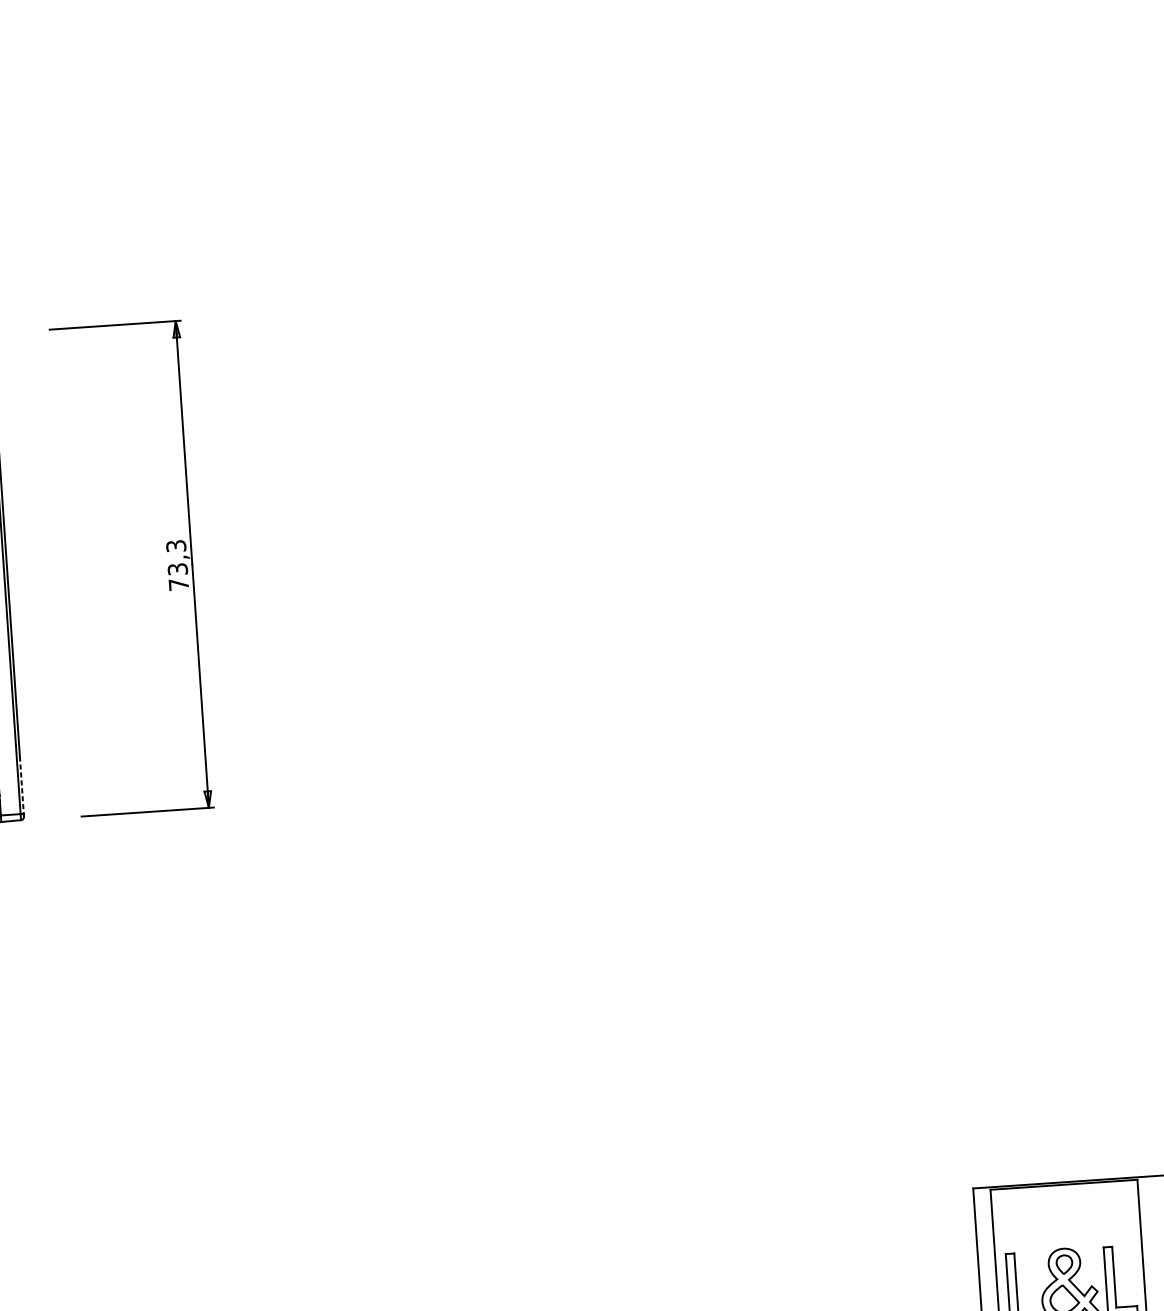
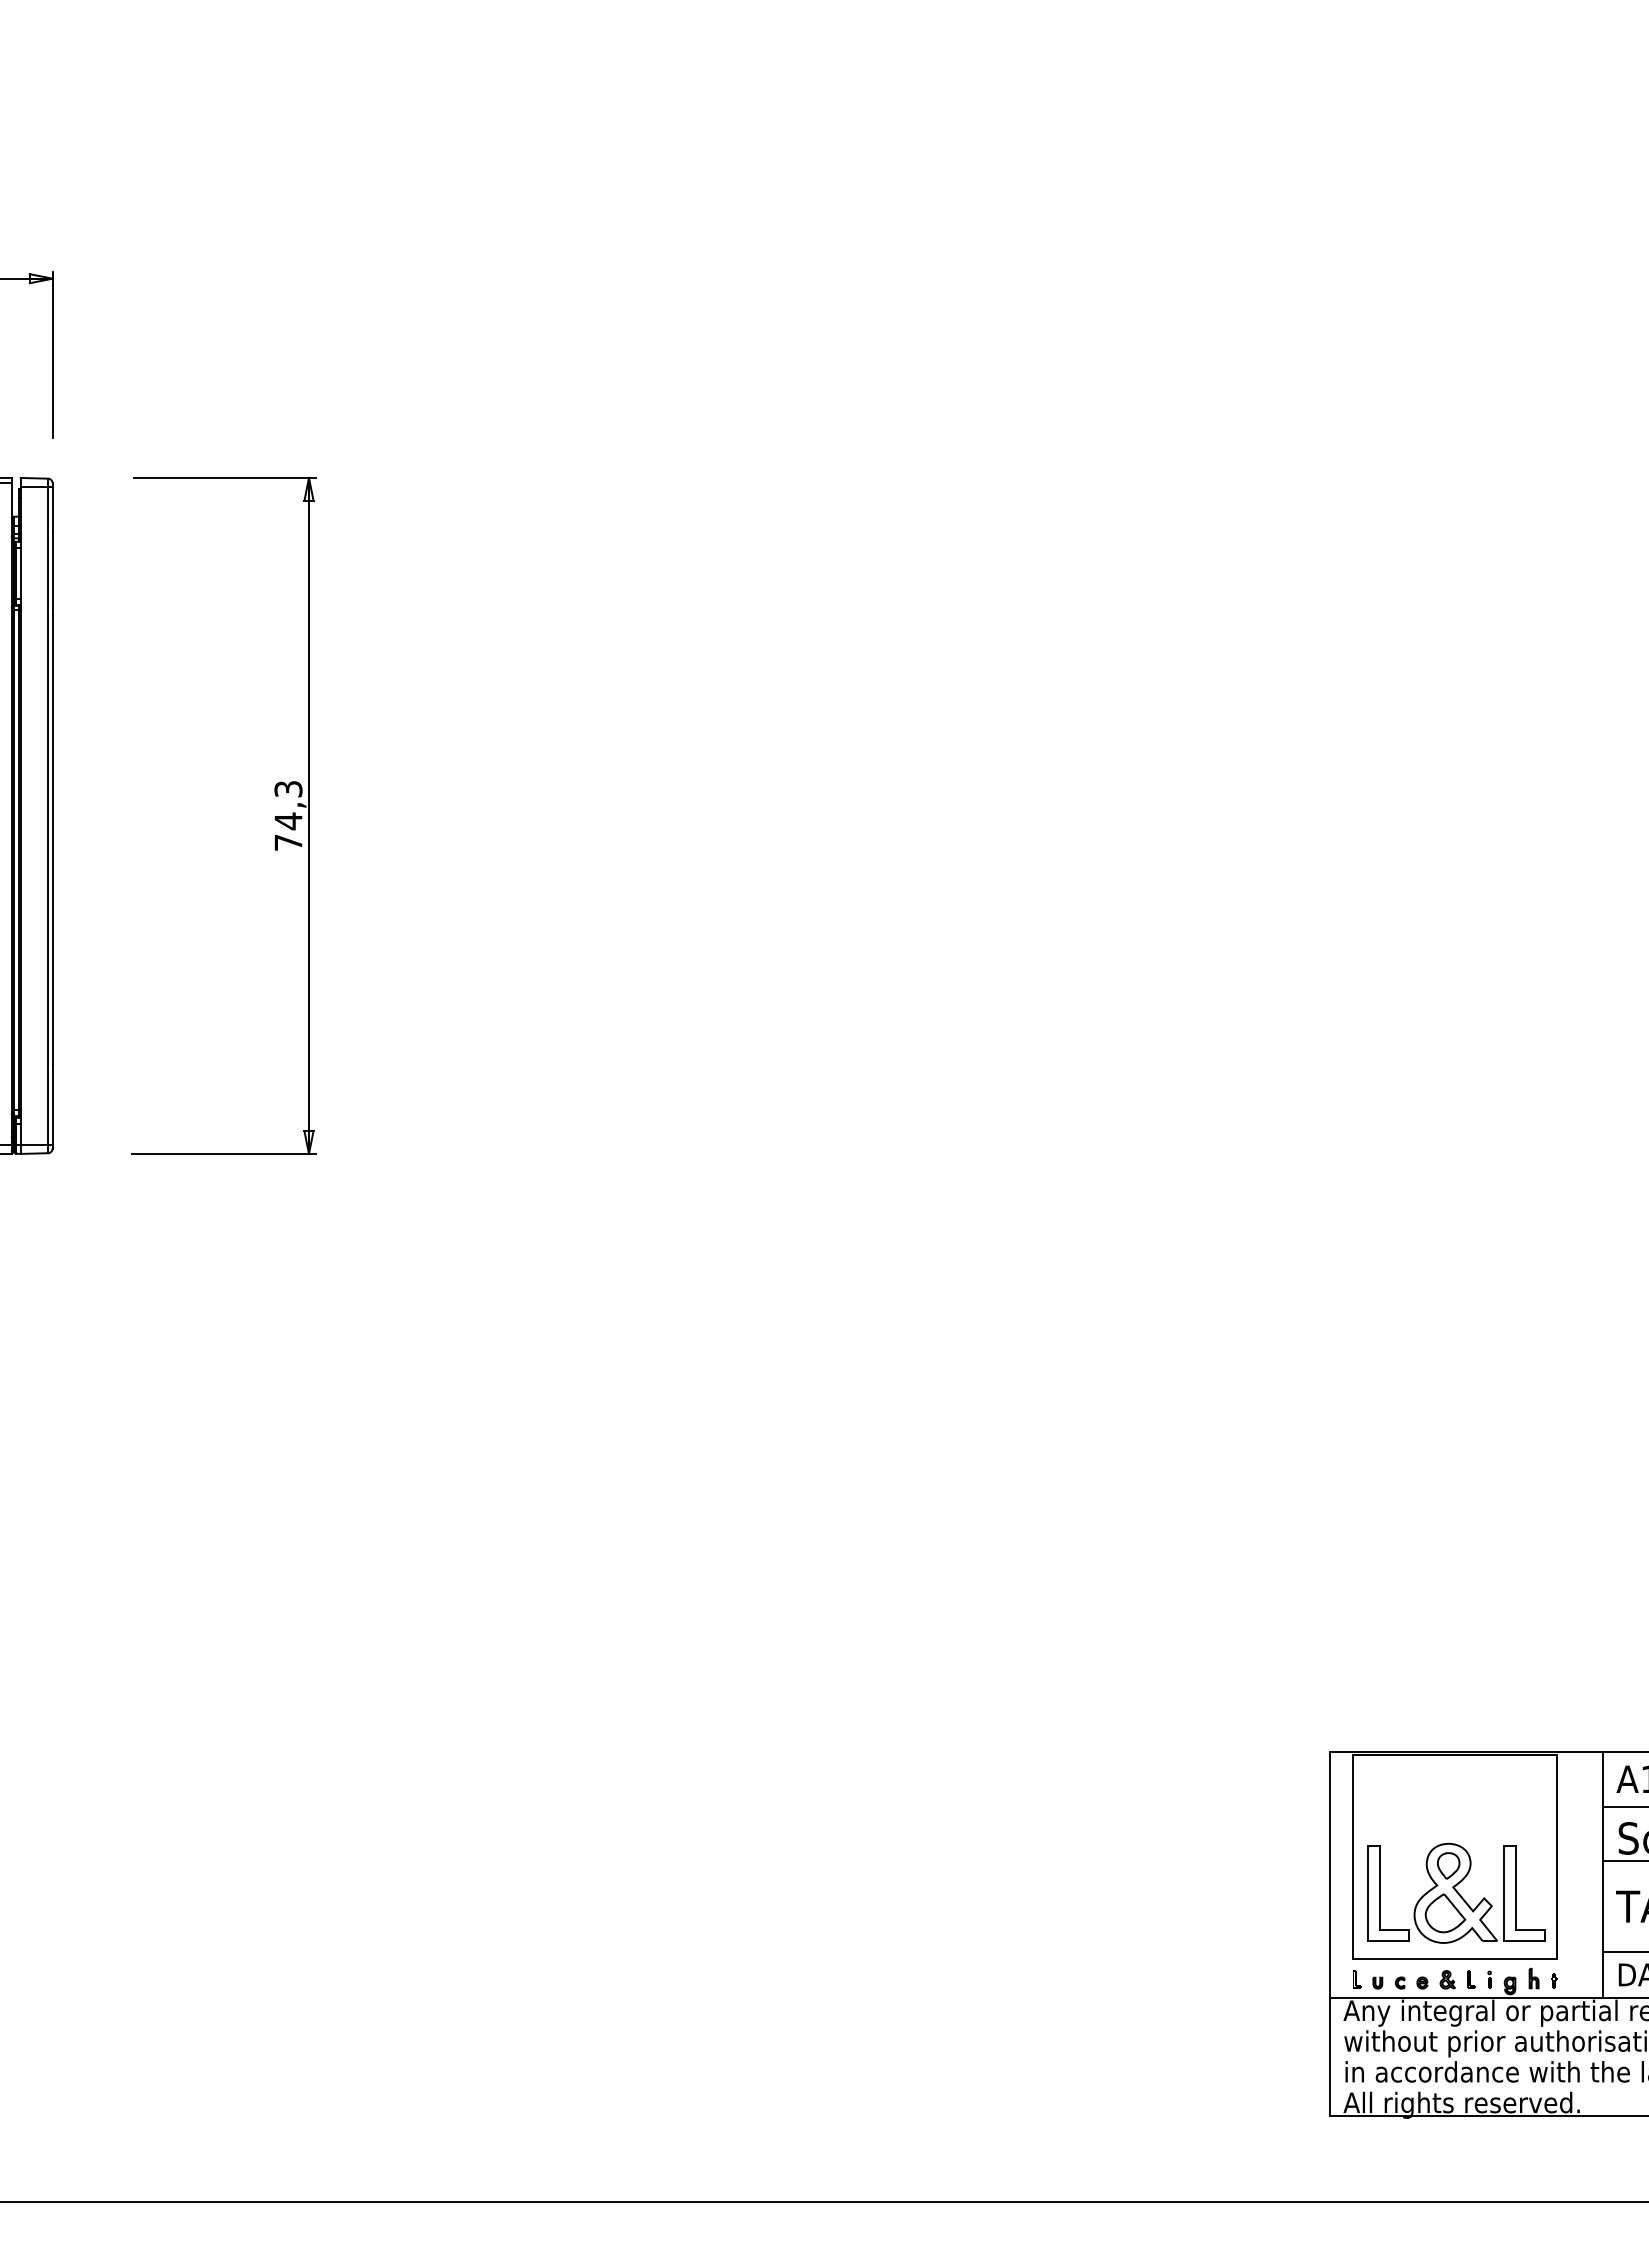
text: (177, 569) -> (288, 821), 73,3 -> 74,3
line: (21, 785) -> (52, 1105), dashed -> solid

